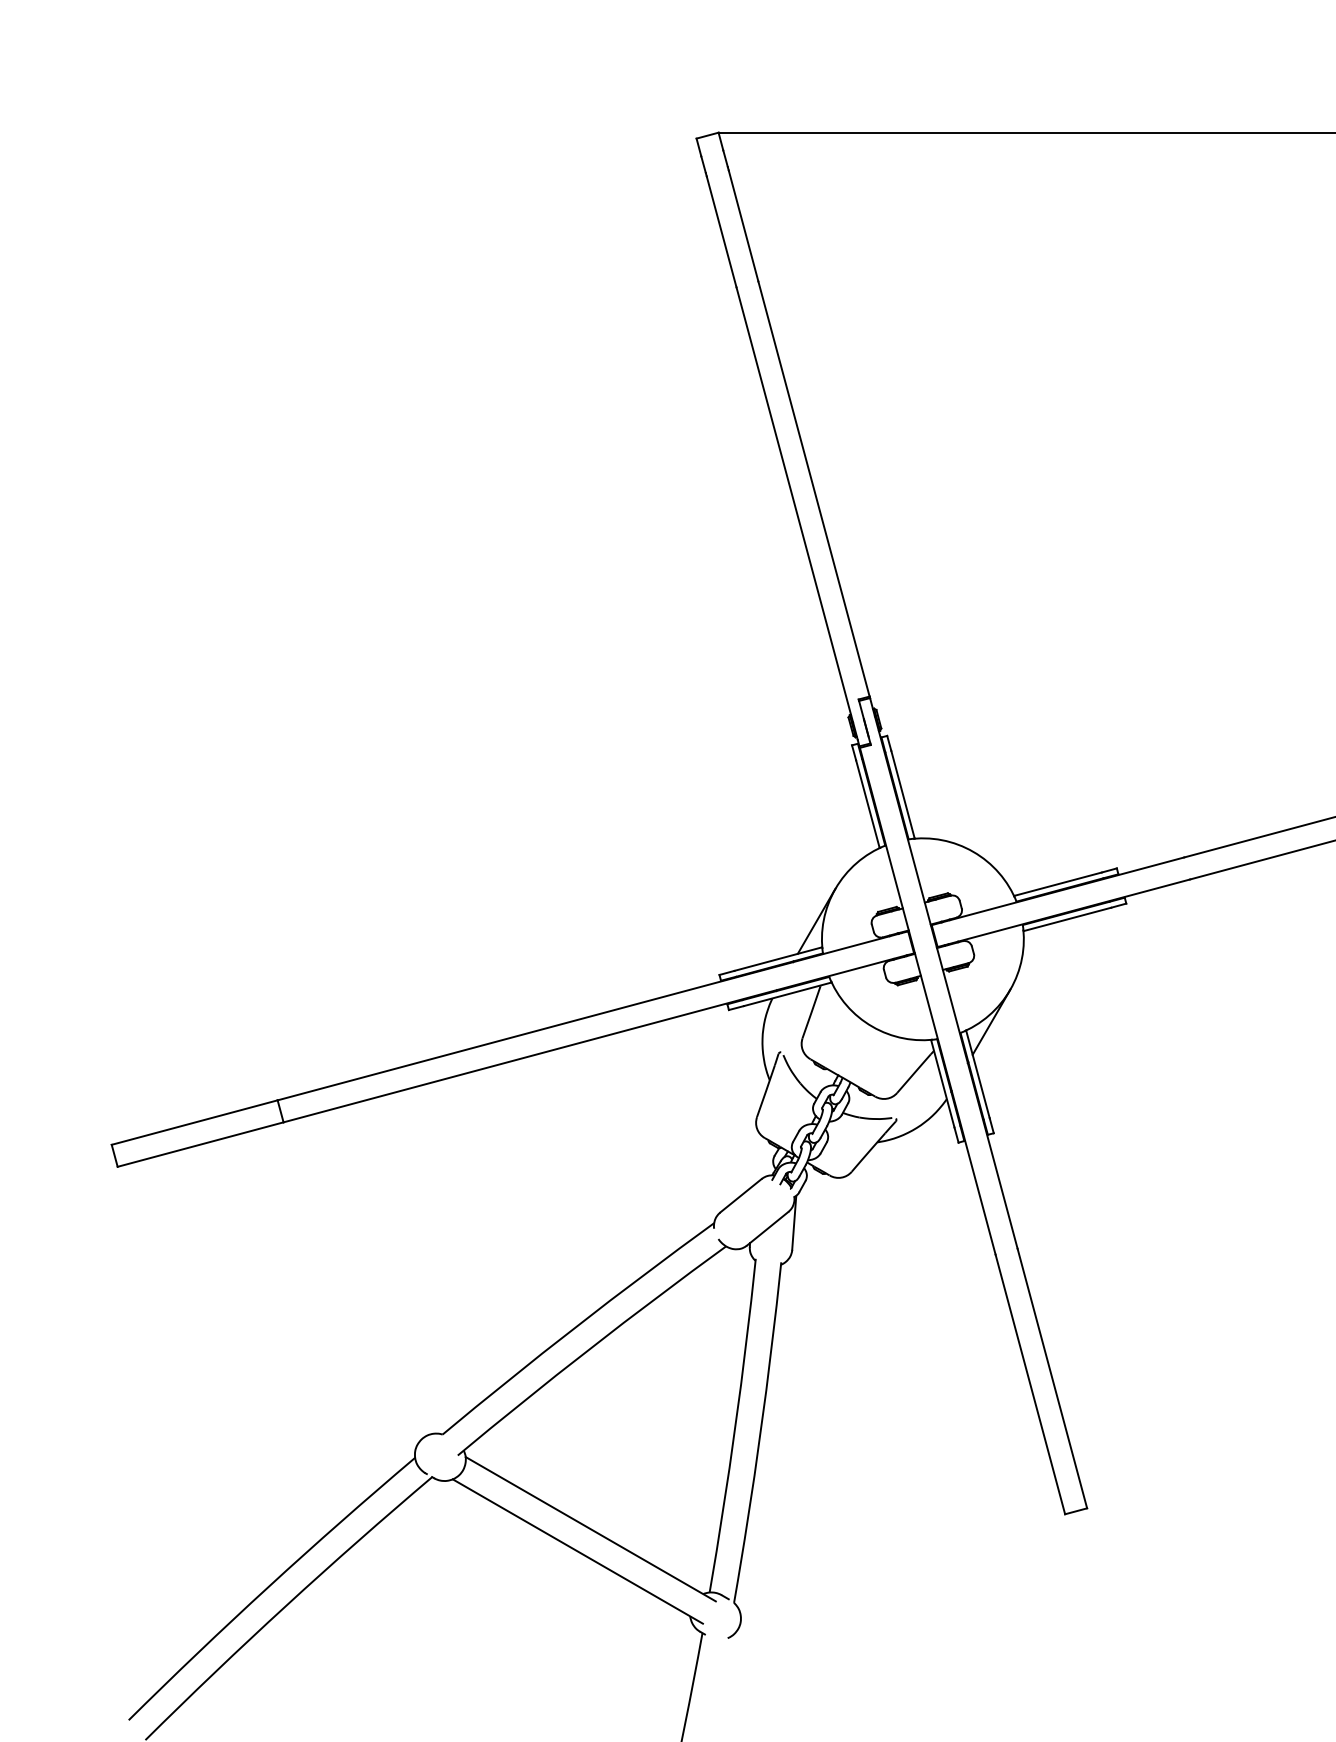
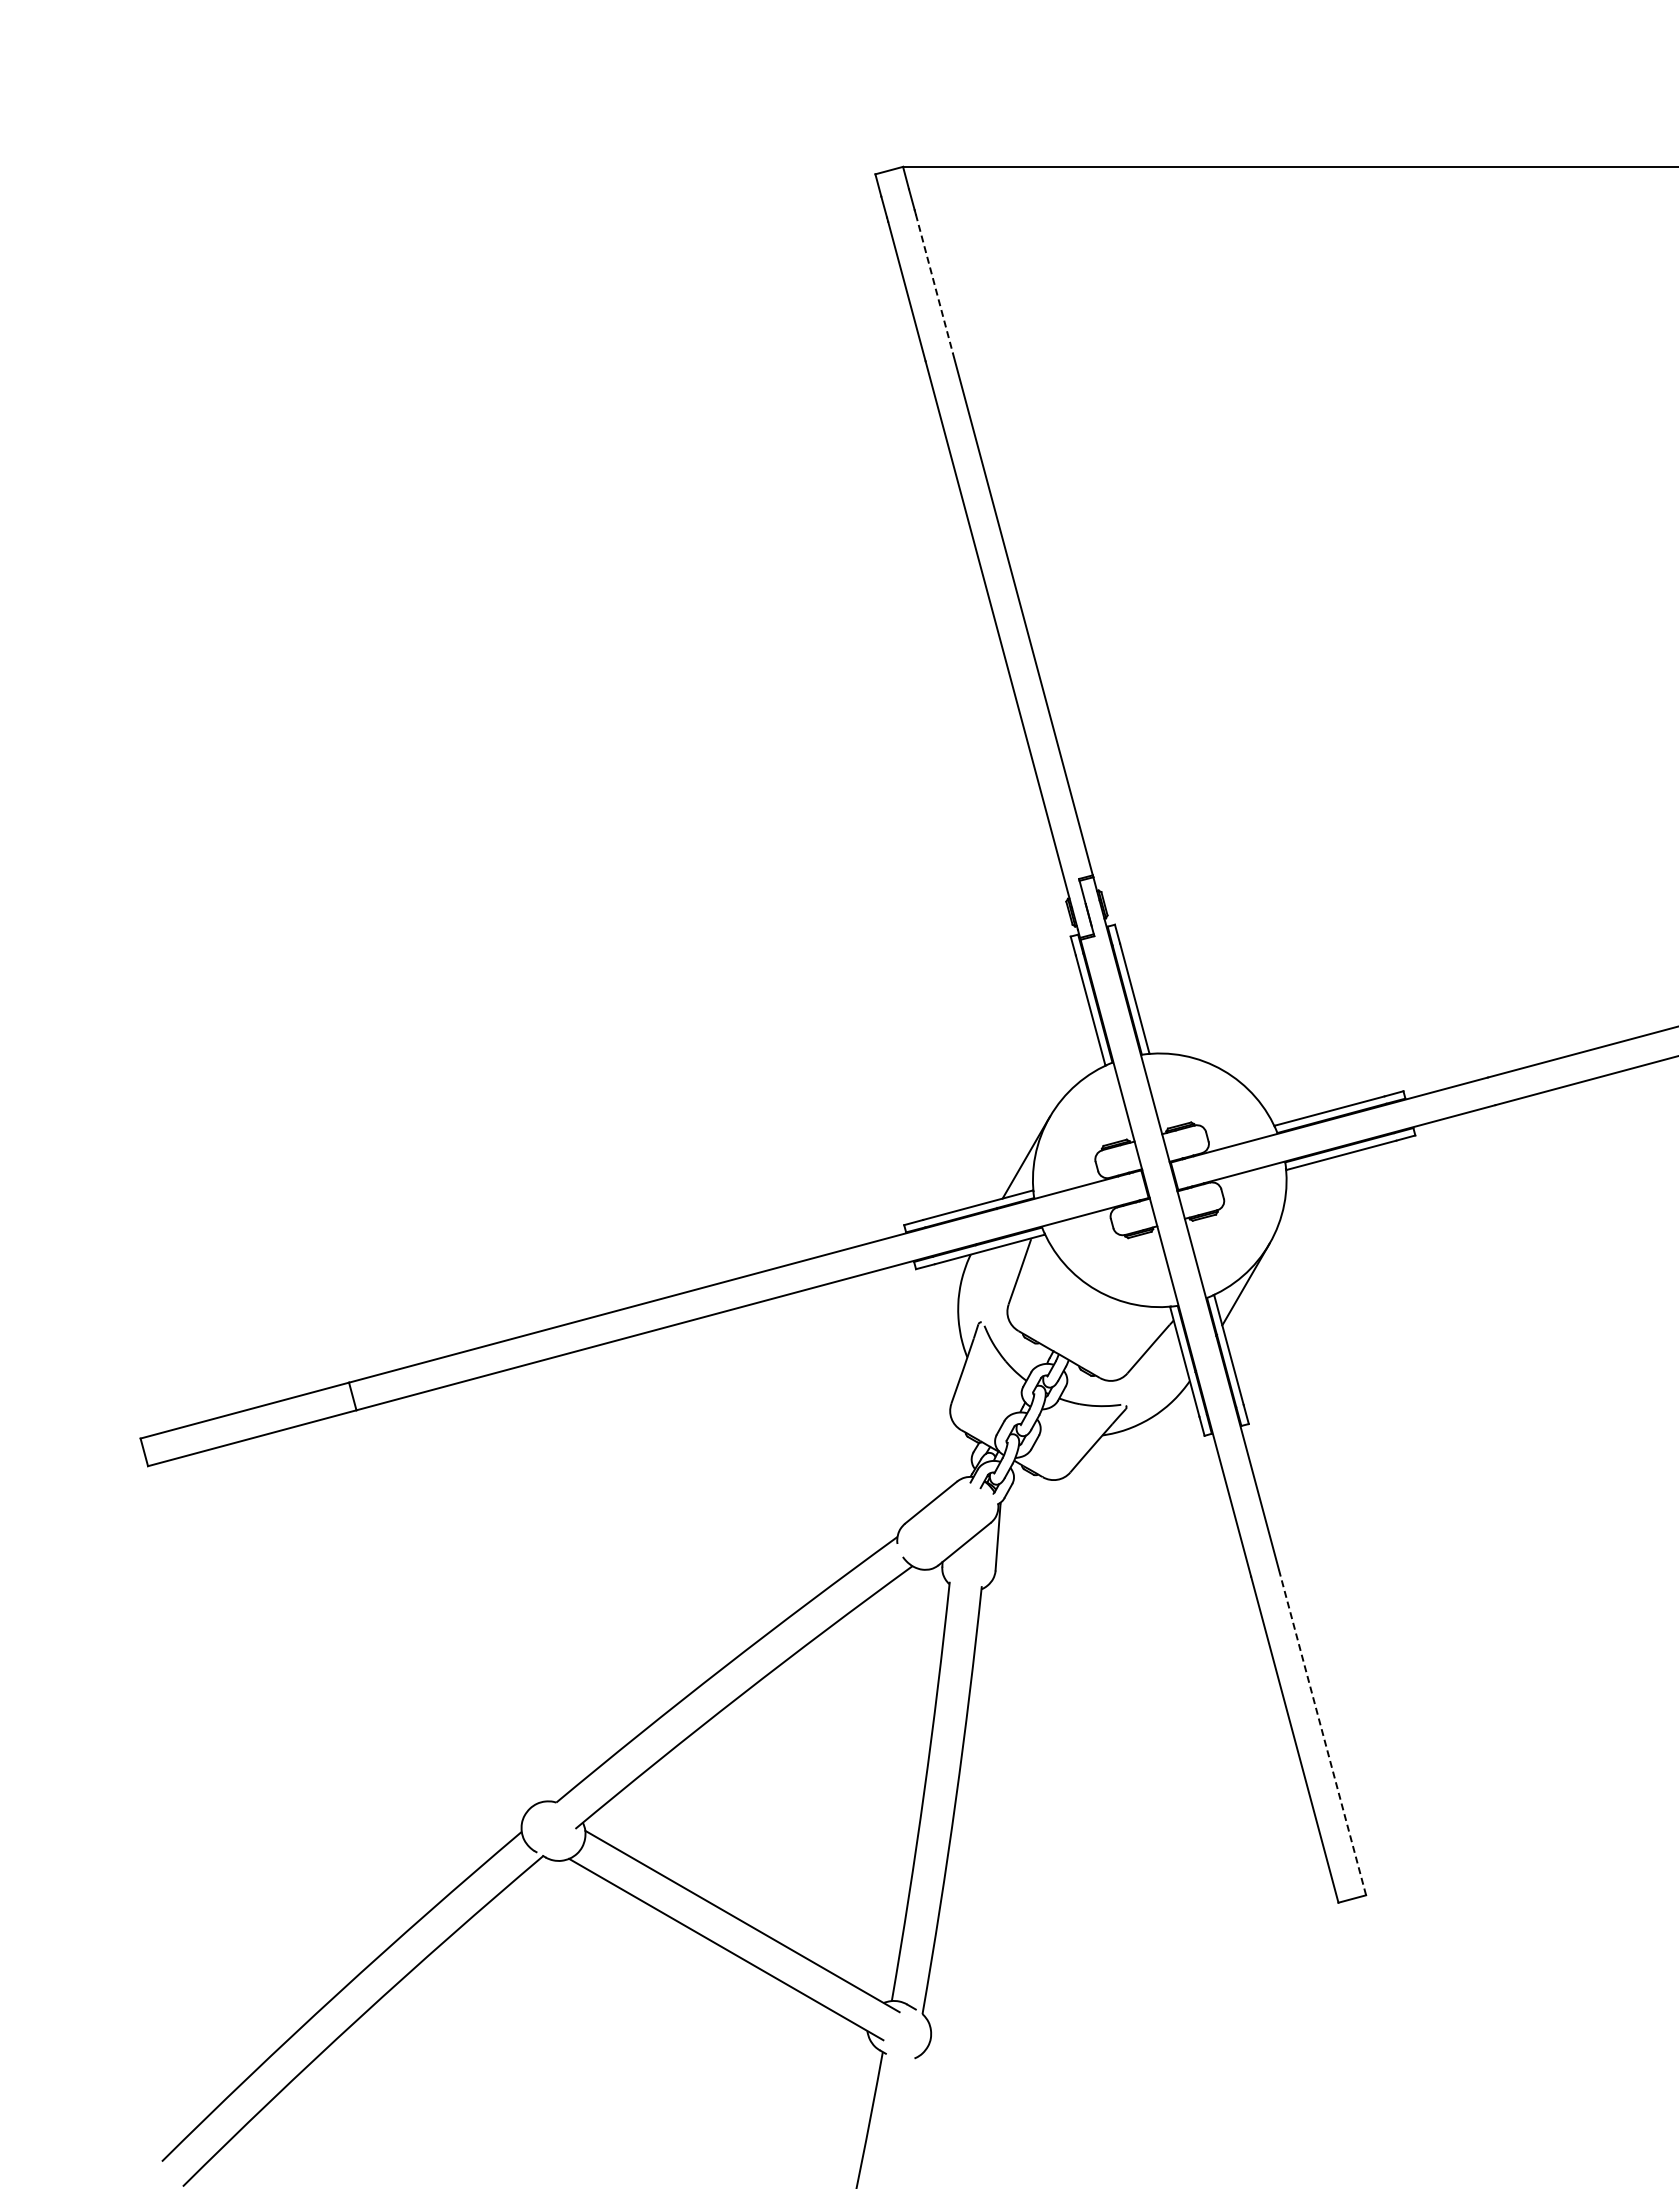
line: (743, 226) -> (934, 284), solid -> dashed
line: (1052, 1378) -> (1322, 1732), solid -> dashed

